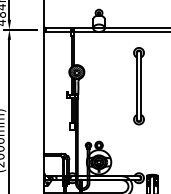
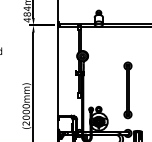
part: (138, 86) -> (127, 90), moved

